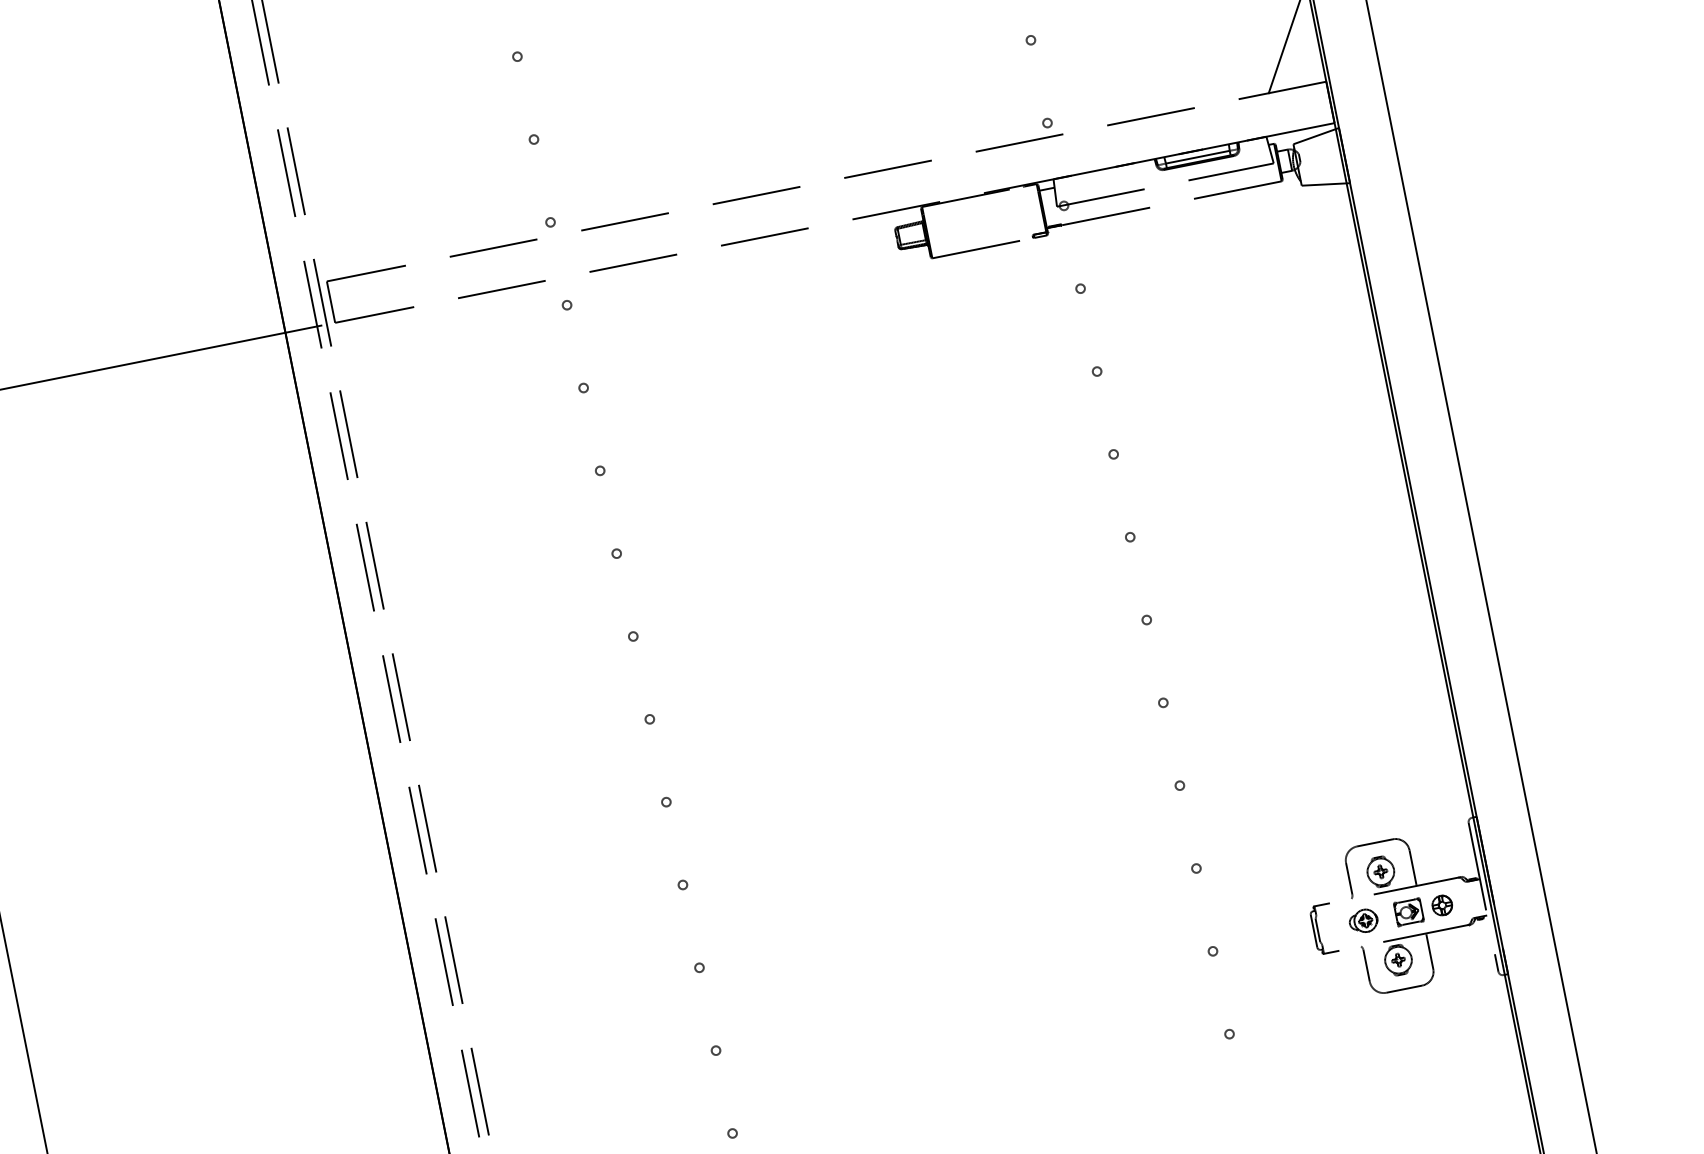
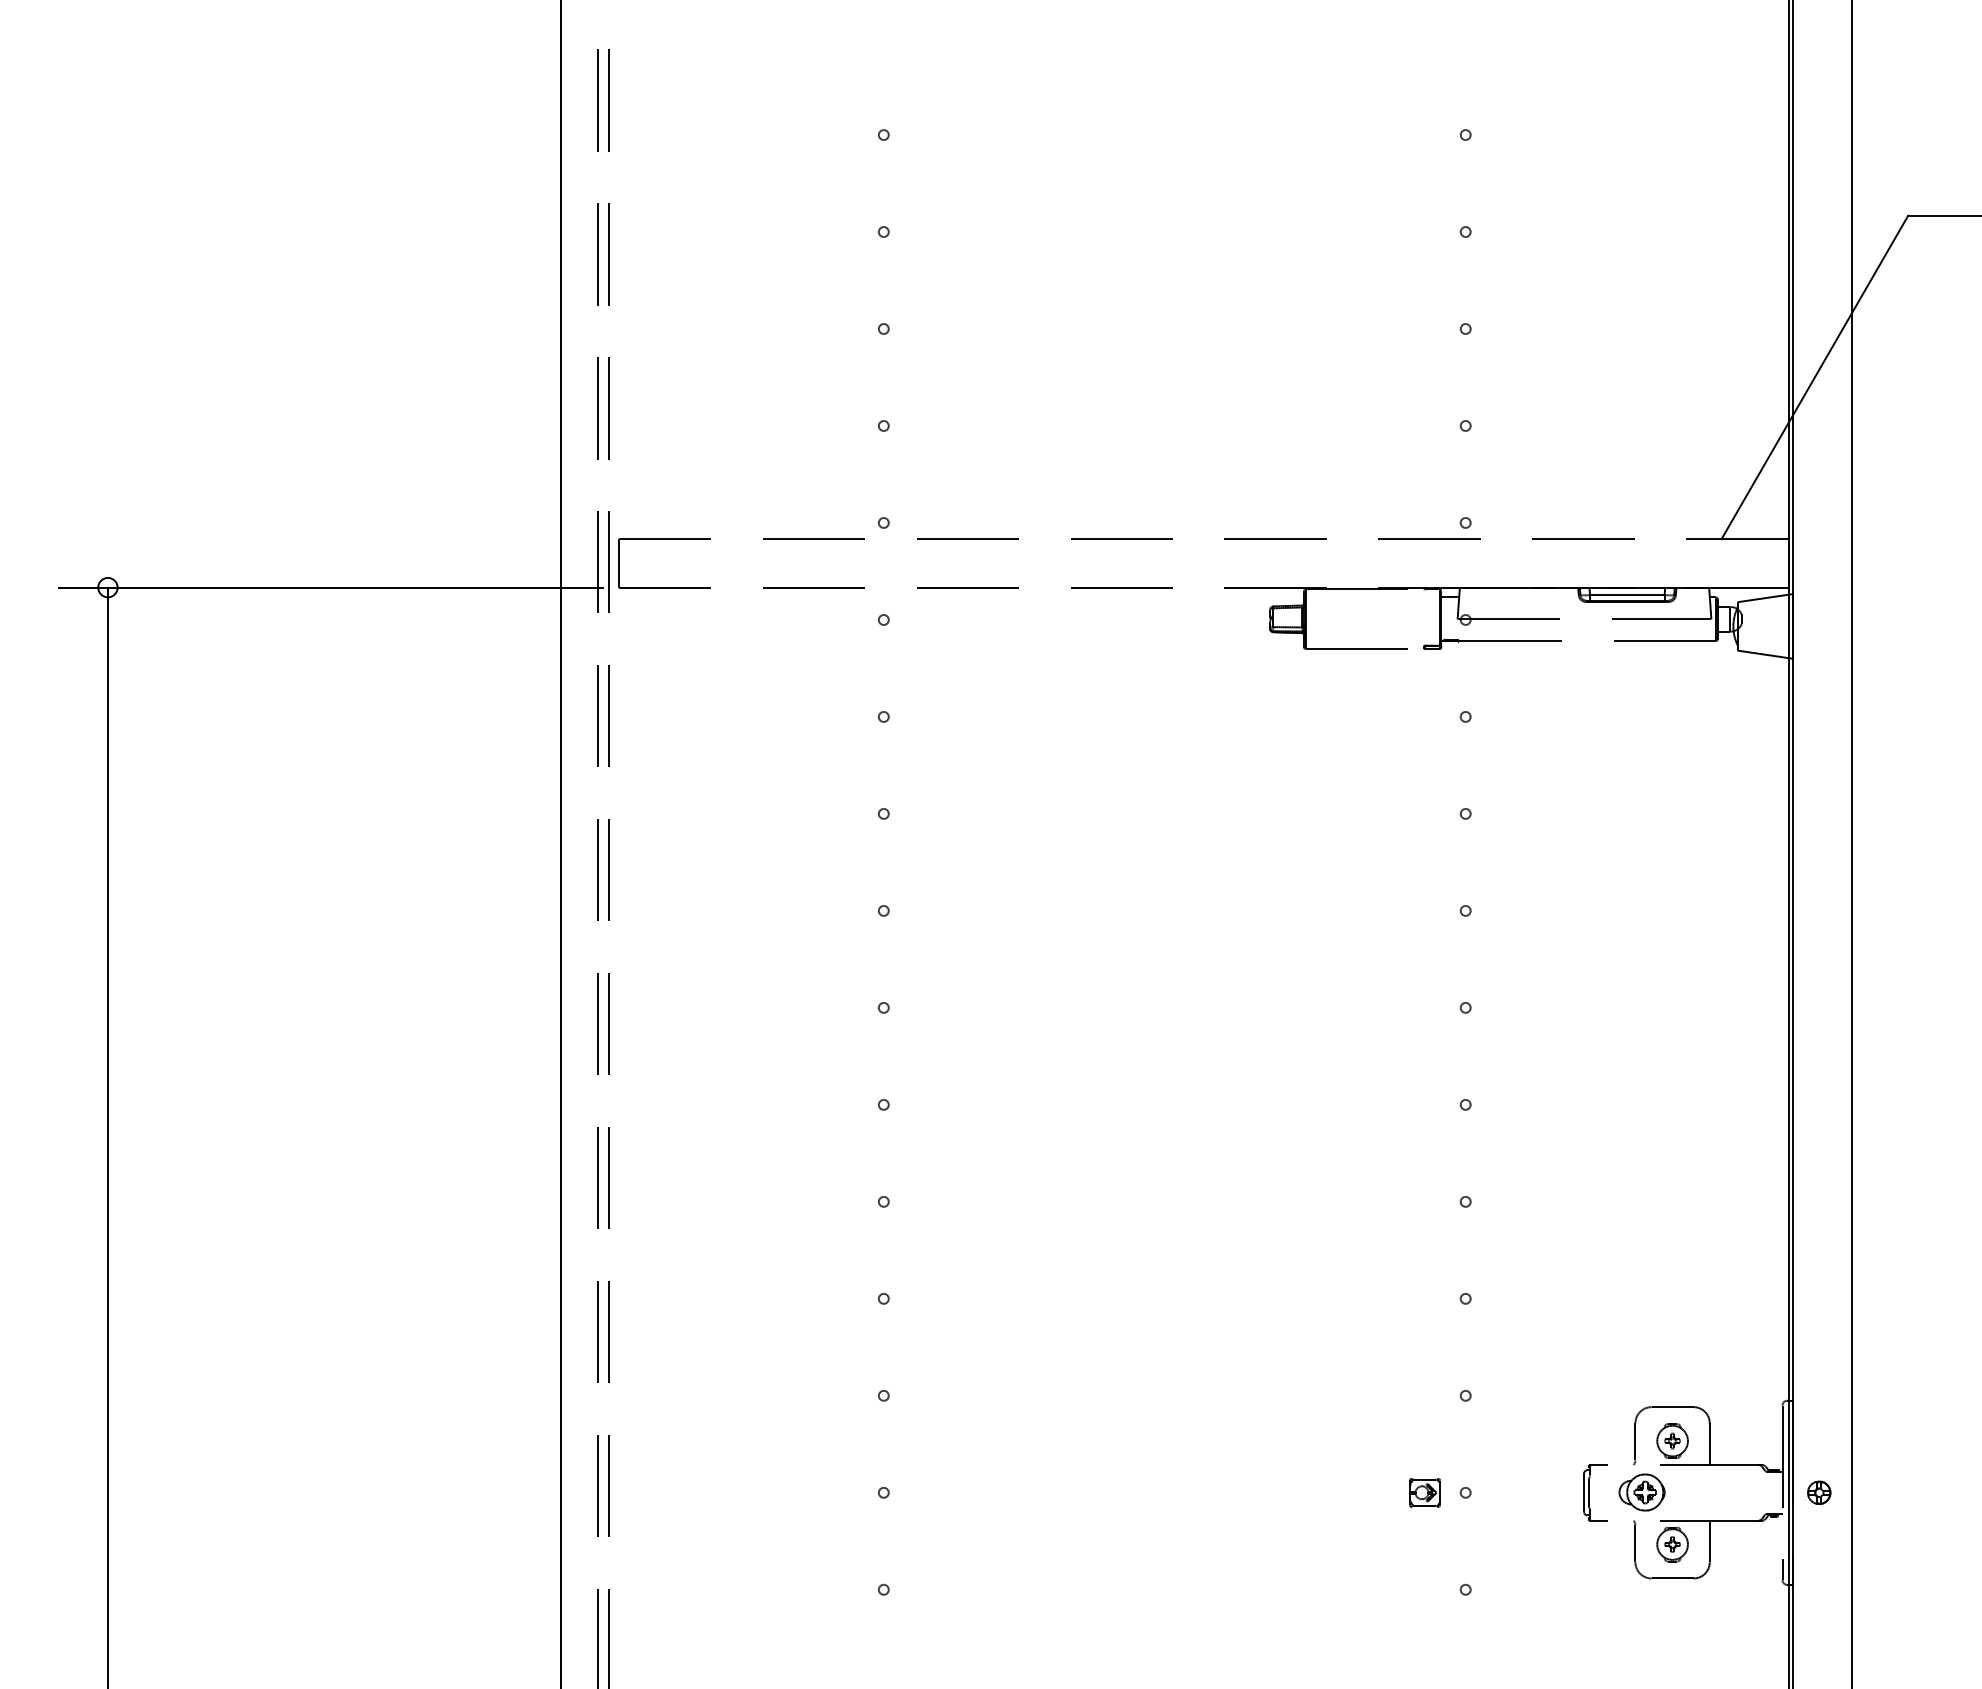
part: (1442, 905) -> (1819, 1492), moved
part: (1408, 912) -> (1424, 1492), moved
part: (1364, 921) -> (1642, 1493), size x1.4

